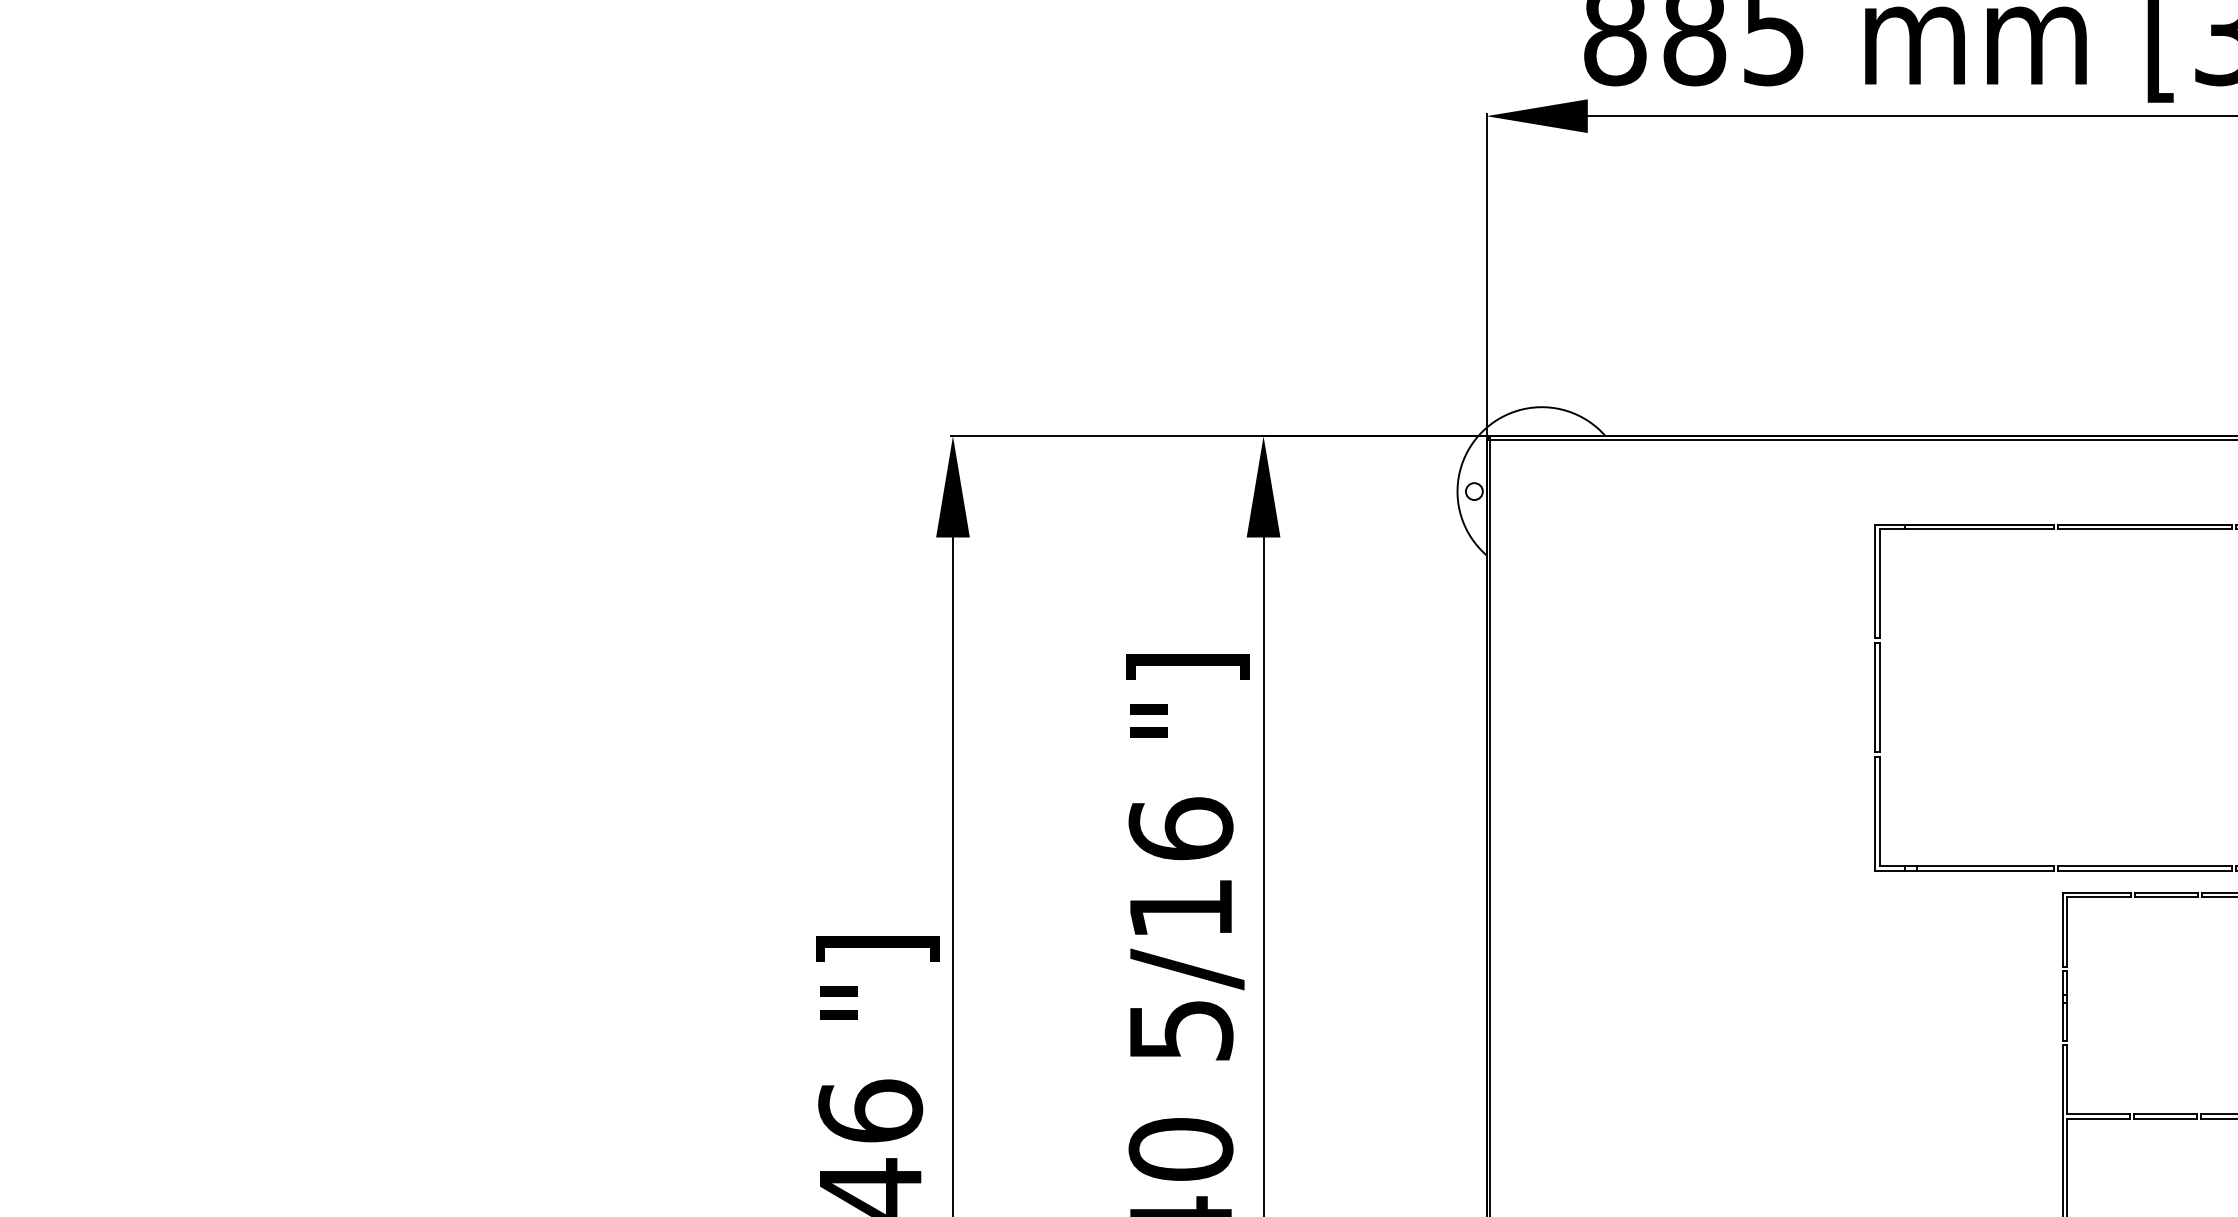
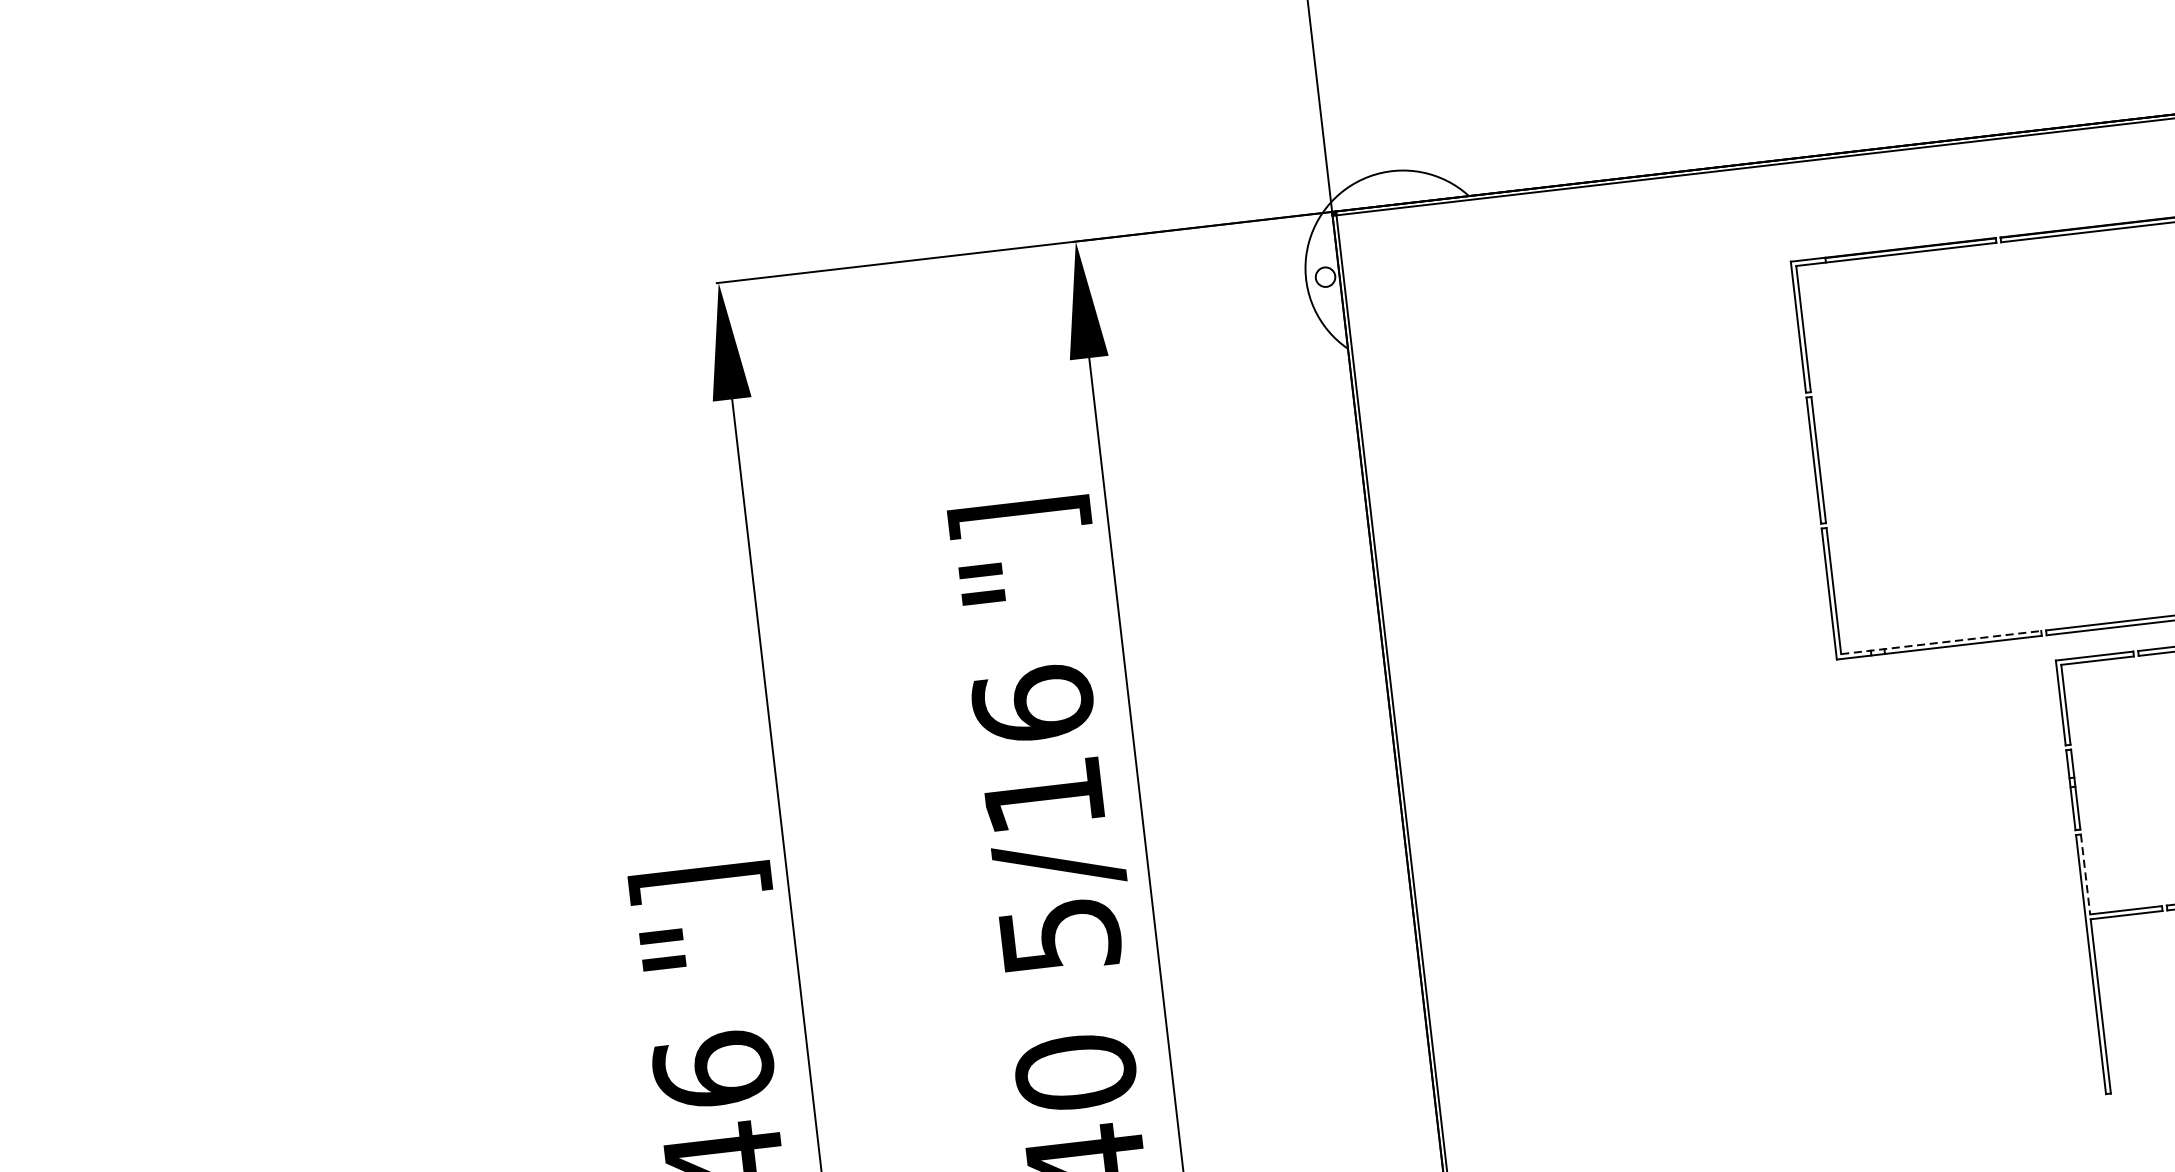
line: (1967, 866) -> (1942, 642), solid -> dashed
line: (2067, 1079) -> (2085, 874), solid -> dashed

